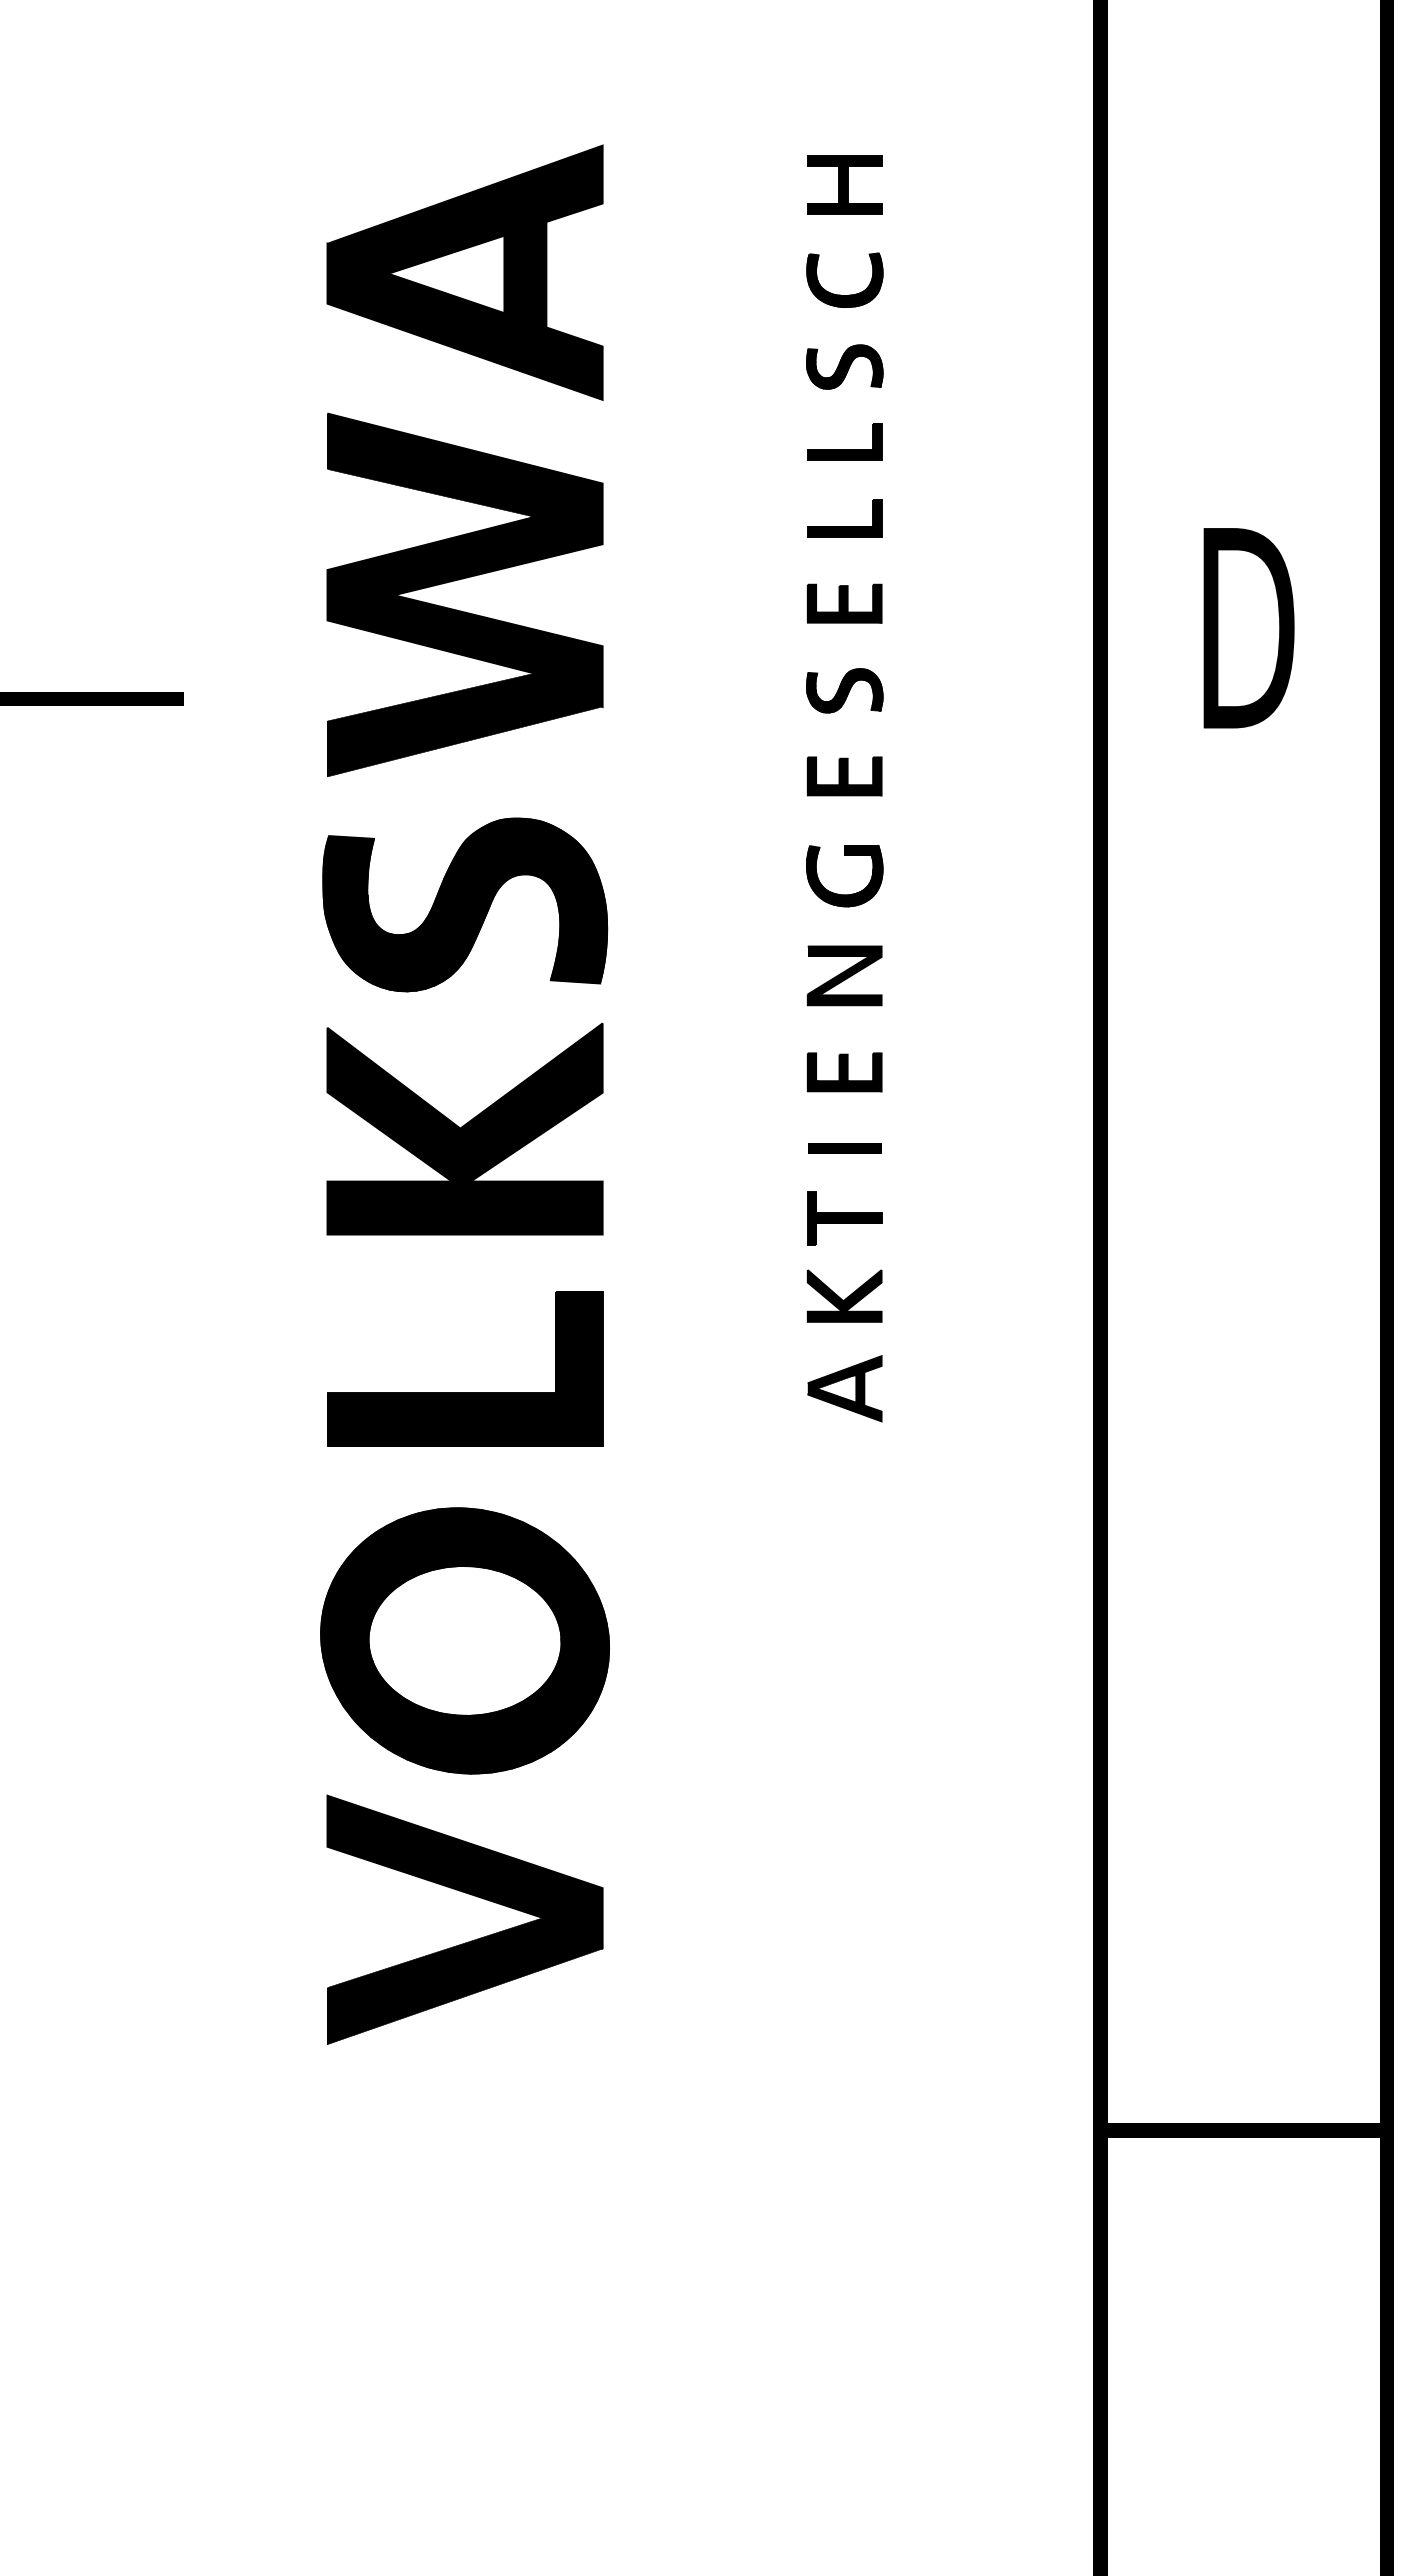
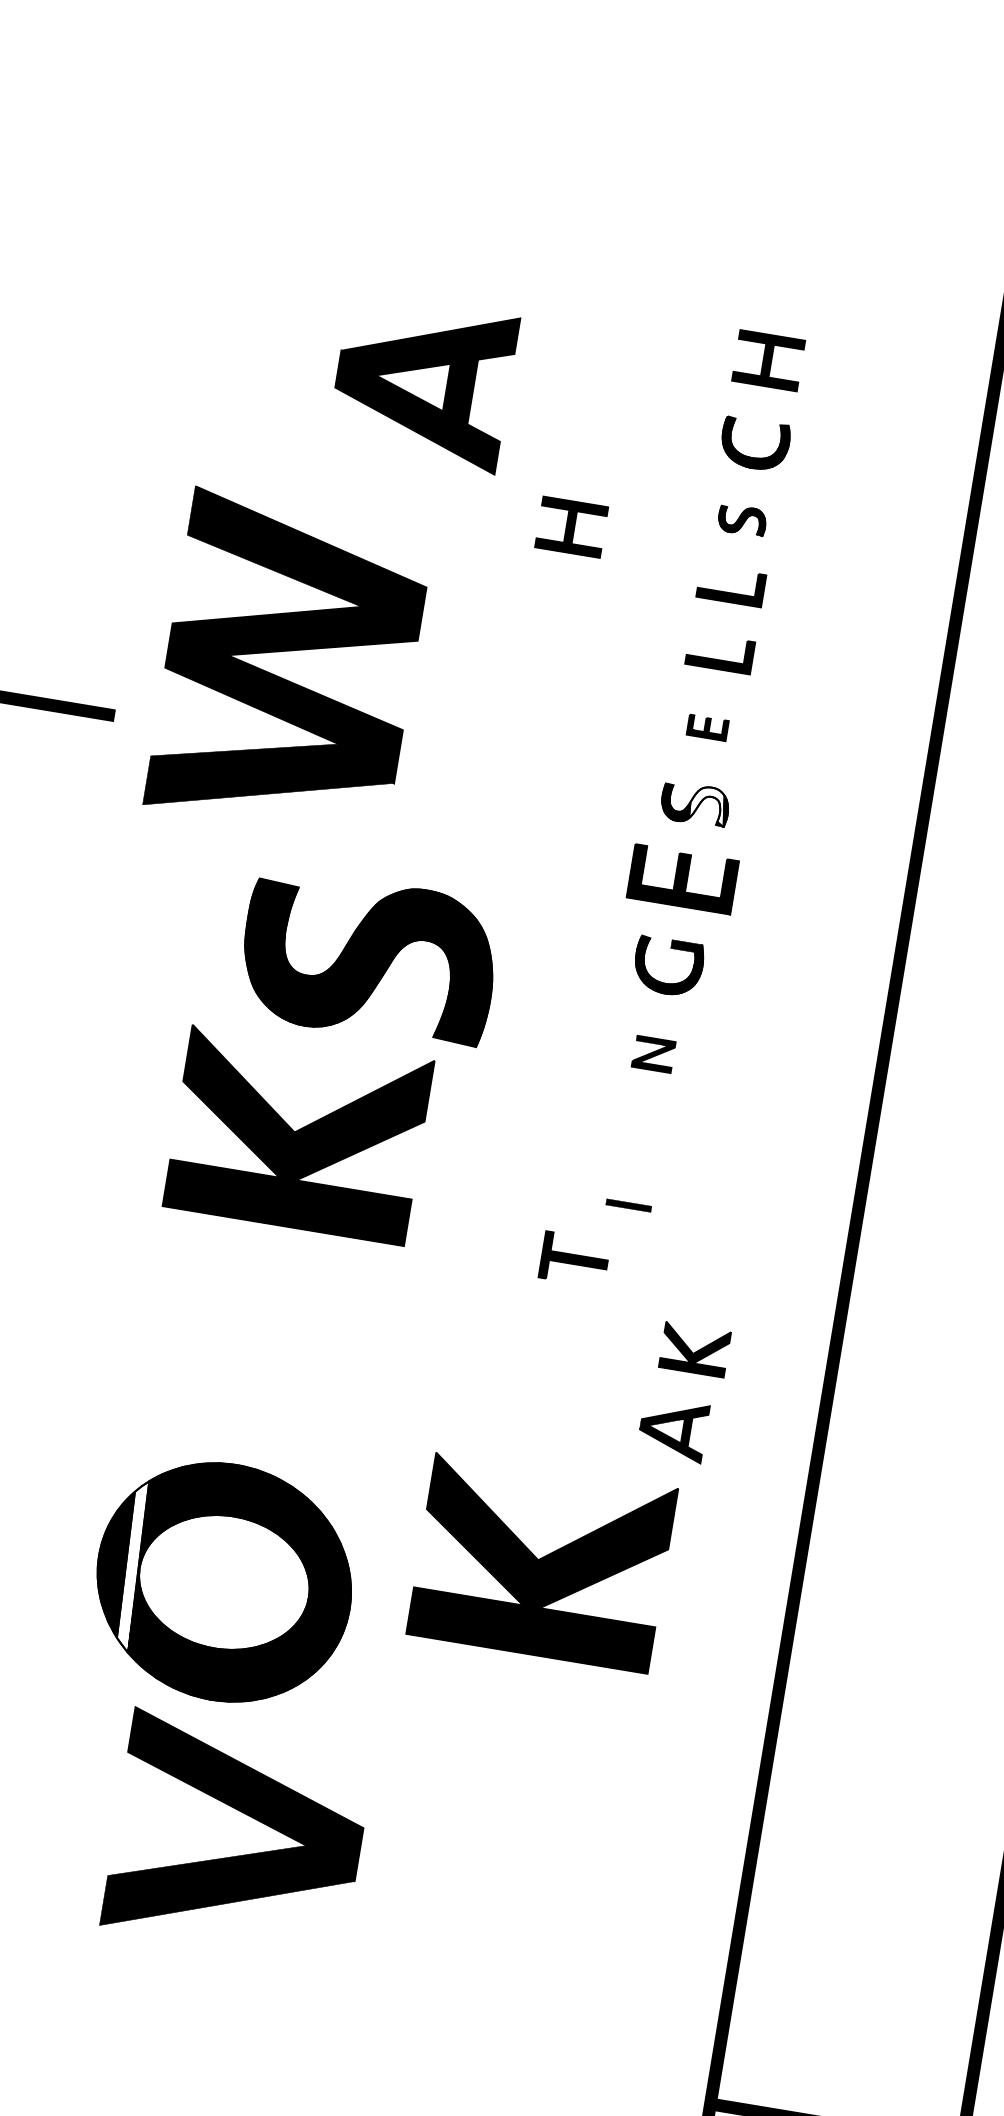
part: (464, 272) -> (422, 382), size x0.7
part: (844, 366) -> (742, 519), size x0.7
part: (656, 405) -> (571, 526), added
part: (459, 580) -> (286, 651), moved
part: (844, 603) -> (707, 727), size x0.6
fill: (859, 690) -> (708, 806), removed
part: (844, 776) -> (682, 879), size x1.6
part: (465, 904) -> (369, 958), moved
part: (844, 975) -> (653, 1053), size x0.6
part: (844, 1072) -> (639, 1139), removed
part: (844, 1148) -> (628, 1205), size x0.7
part: (844, 1218) -> (574, 1259), moved
part: (844, 1295) -> (694, 1349), moved
part: (844, 1388) -> (672, 1429), moved
part: (465, 1392) -> (260, 1364), removed
part: (813, 1558) -> (541, 1560), added
fill: (360, 1639) -> (132, 1566), removed
part: (471, 1940) -> (240, 1855), moved

